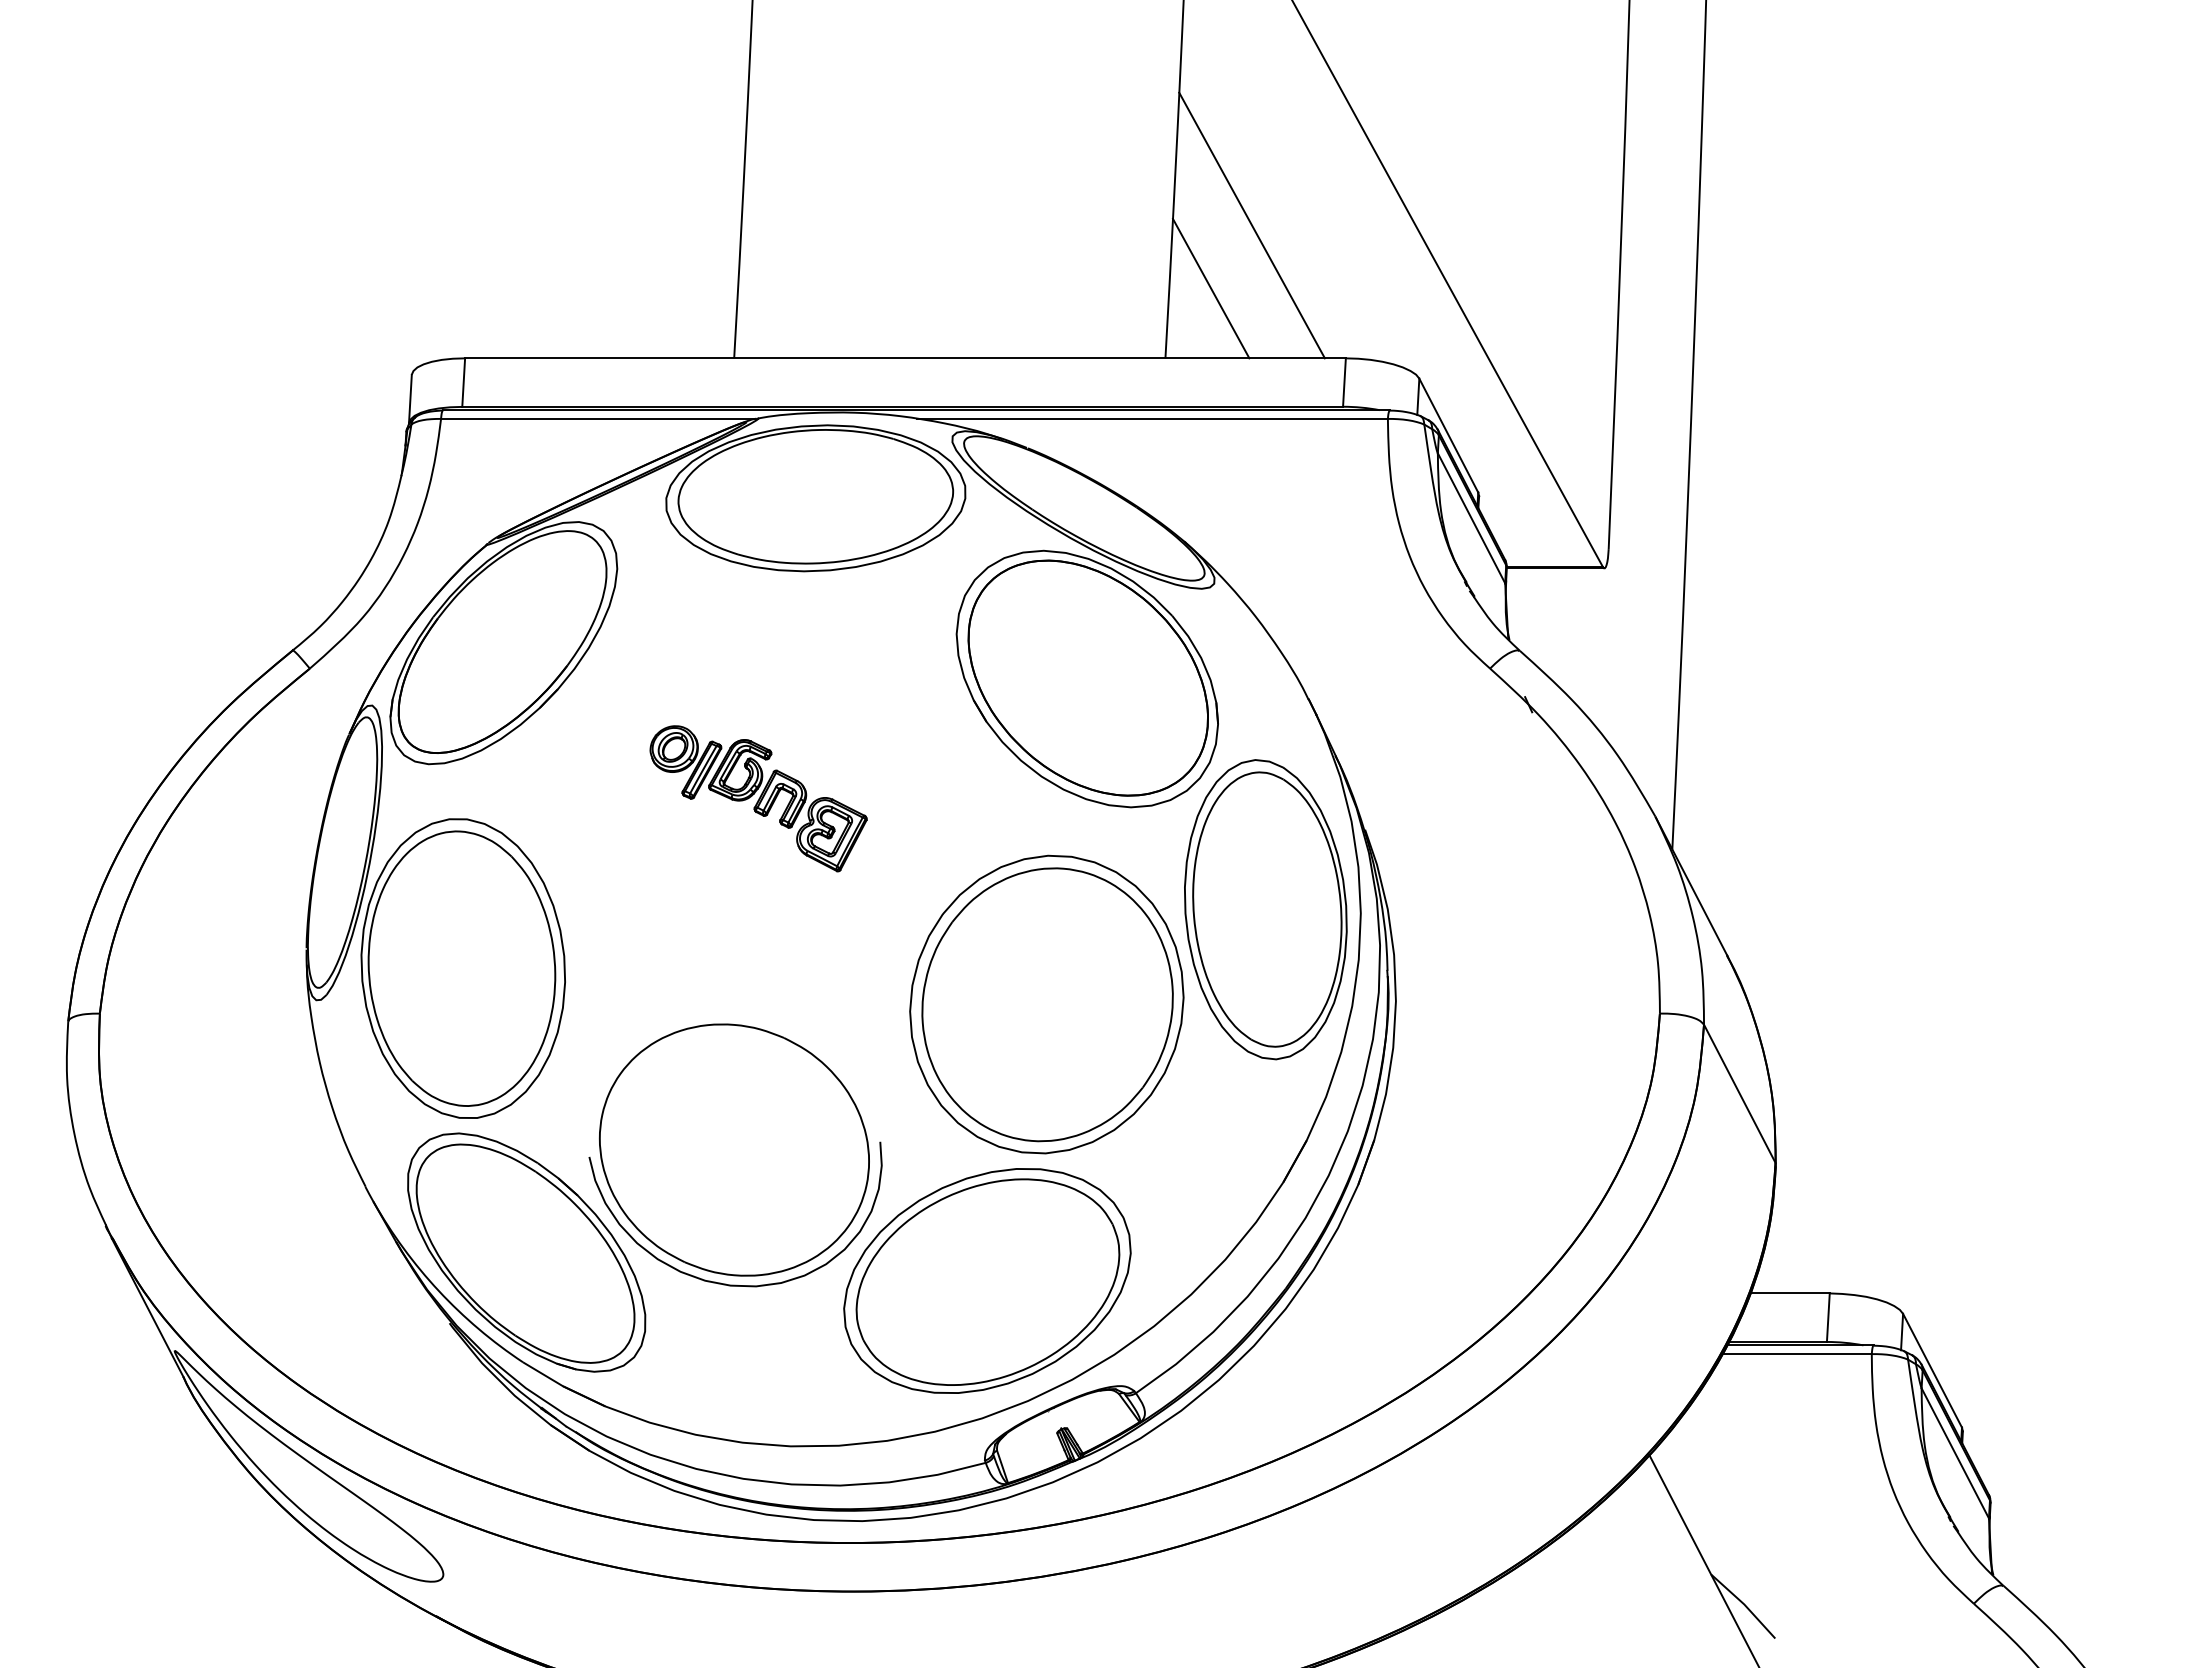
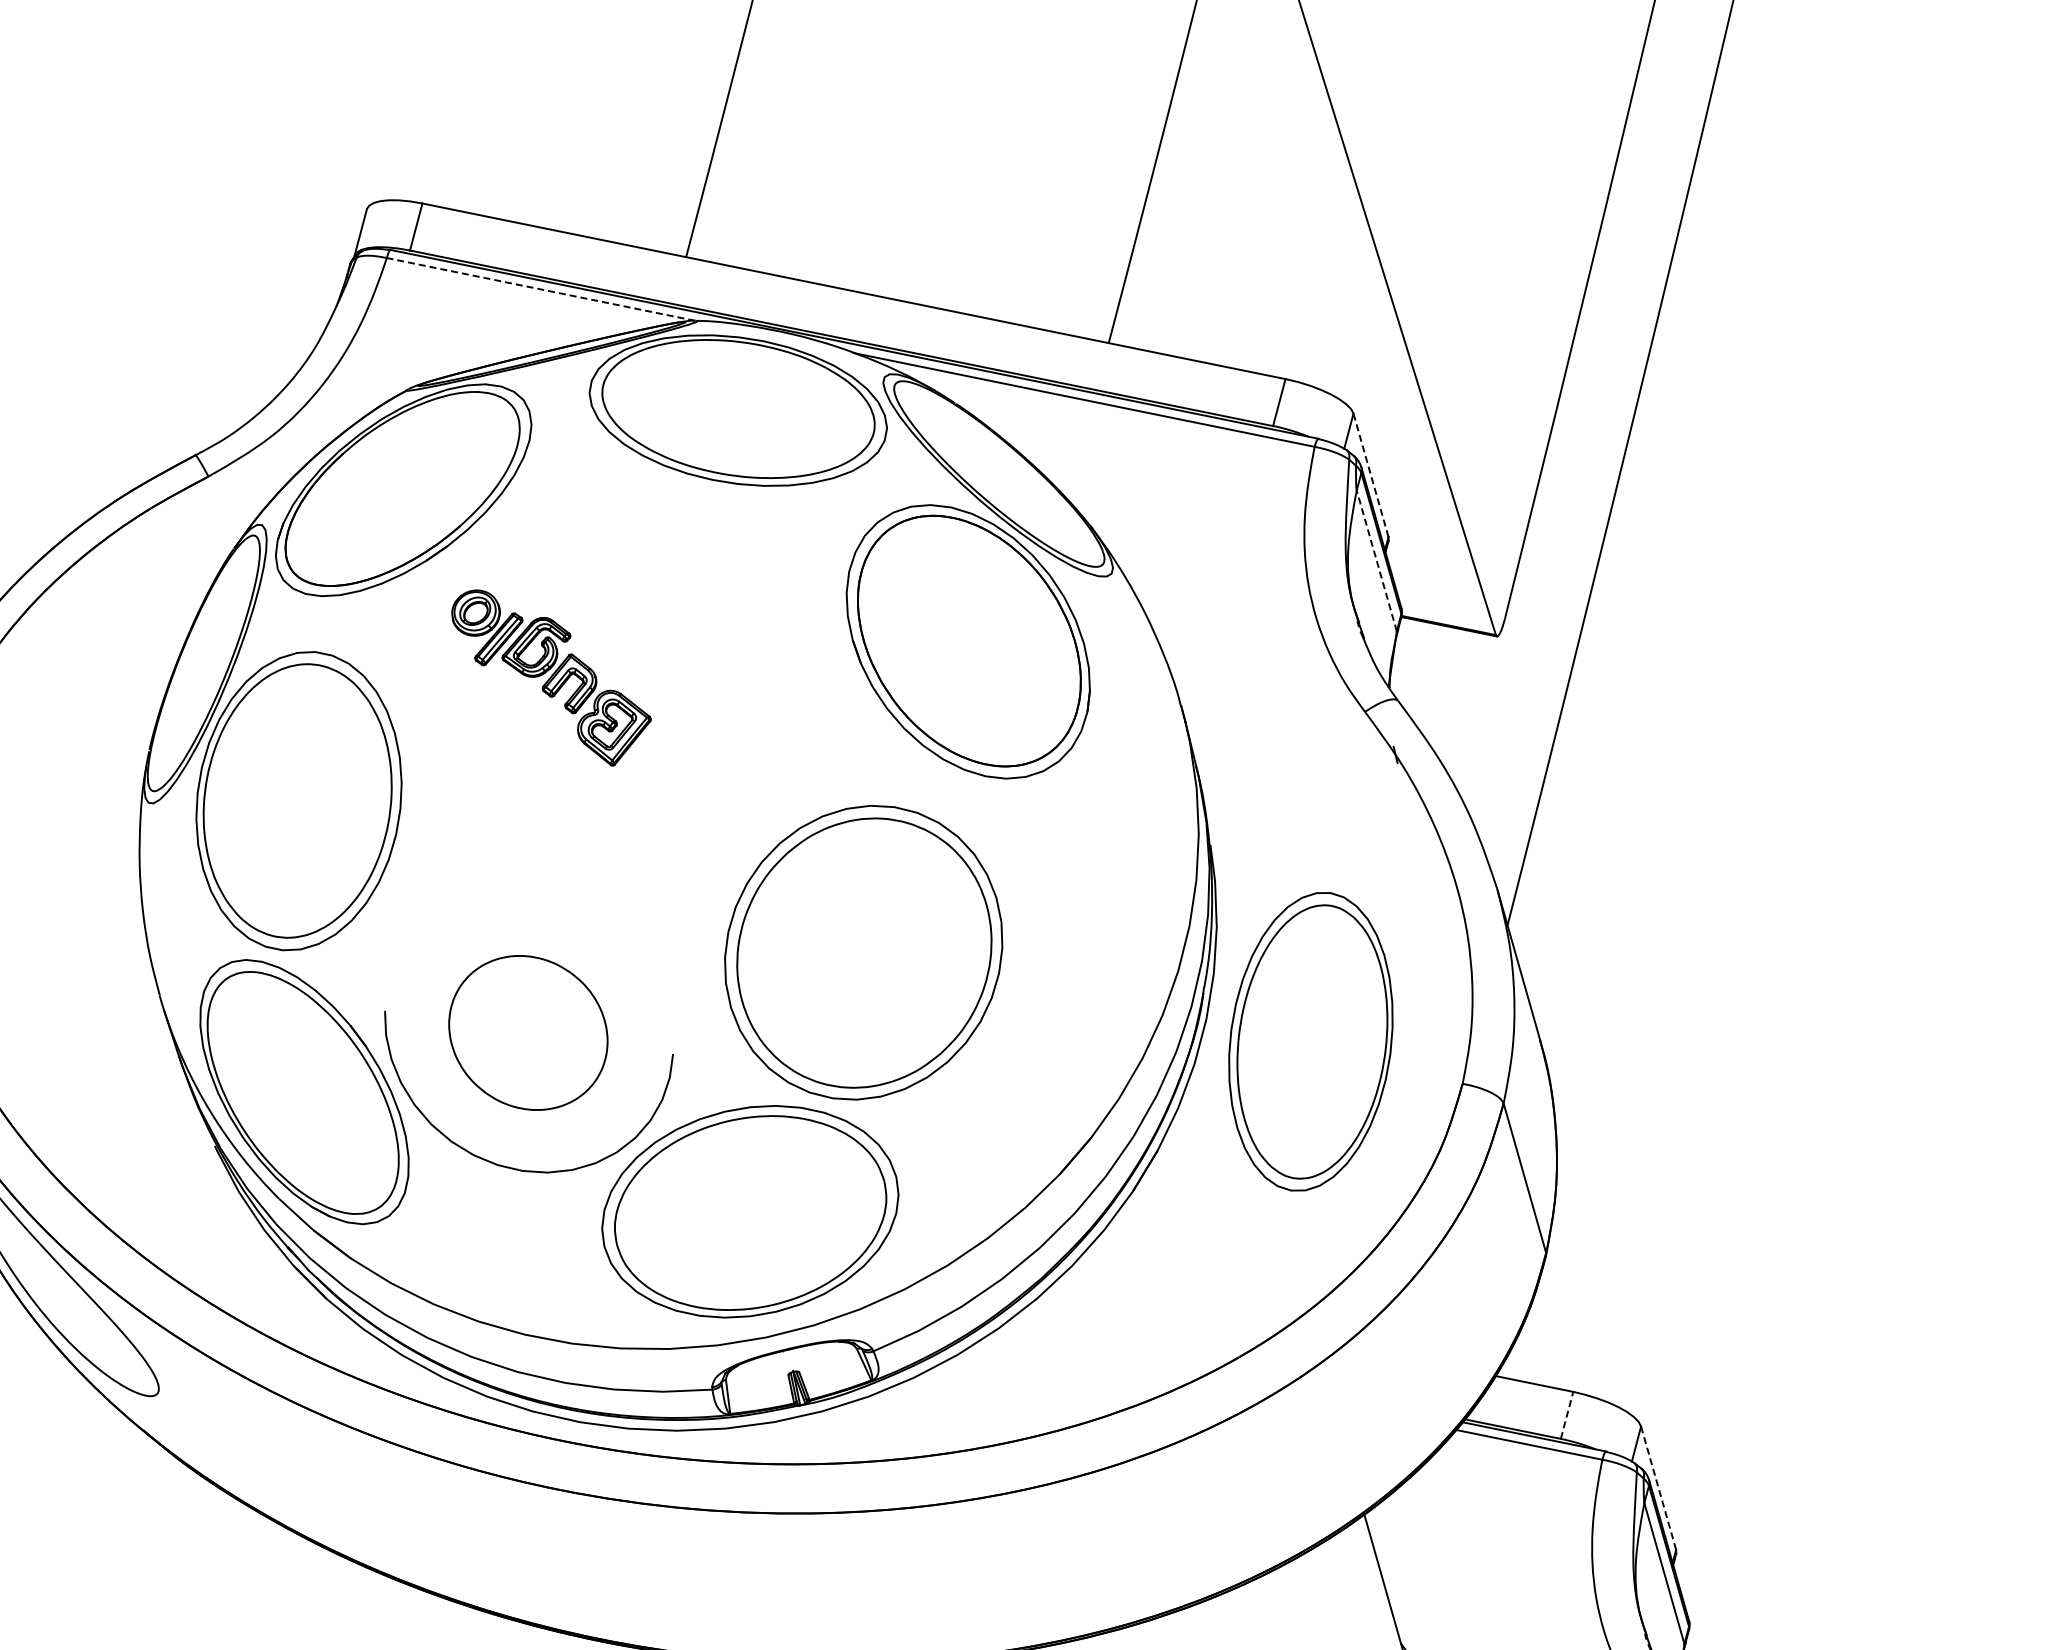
line: (1251, 225) -> (1219, 230), removed
line: (1210, 288) -> (1166, 283), removed
line: (597, 418) -> (540, 288), solid -> dashed
line: (1448, 435) -> (1370, 475), solid -> dashed
line: (1471, 517) -> (1376, 560), solid -> dashed
part: (758, 798) -> (548, 678), moved
part: (1265, 909) -> (1310, 1041), moved
part: (733, 1149) -> (527, 1032), size x0.6
line: (1828, 1317) -> (1567, 1415), solid -> dashed
line: (1932, 1370) -> (1658, 1487), solid -> dashed

